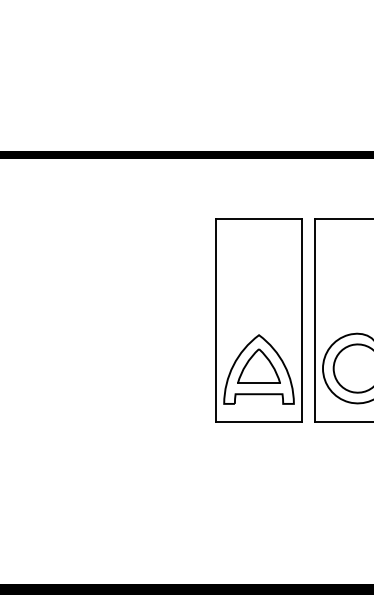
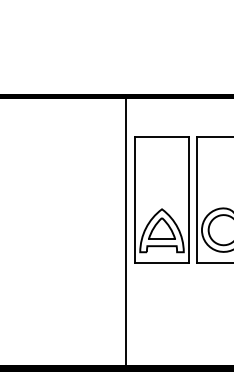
line: (202, 372) -> (126, 232), added

